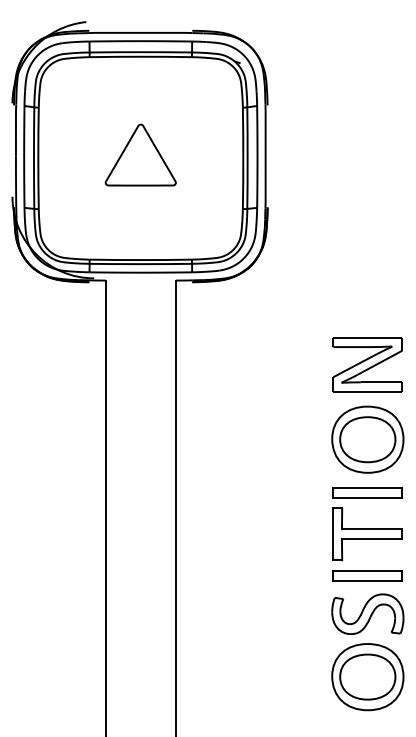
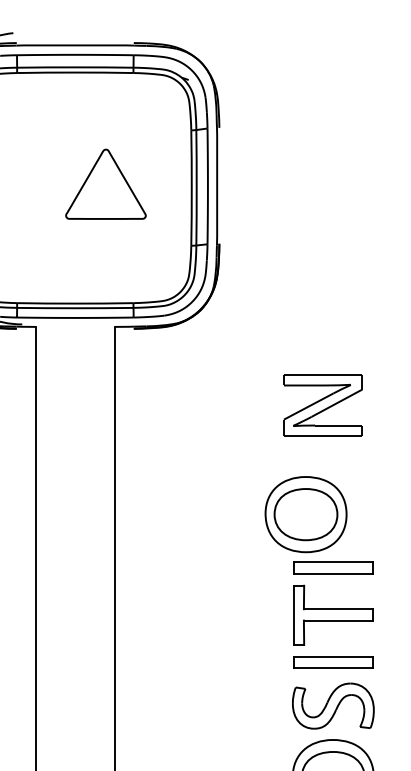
part: (140, 154) -> (105, 183), moved
part: (367, 364) -> (322, 405), moved
part: (367, 439) -> (305, 514), moved

